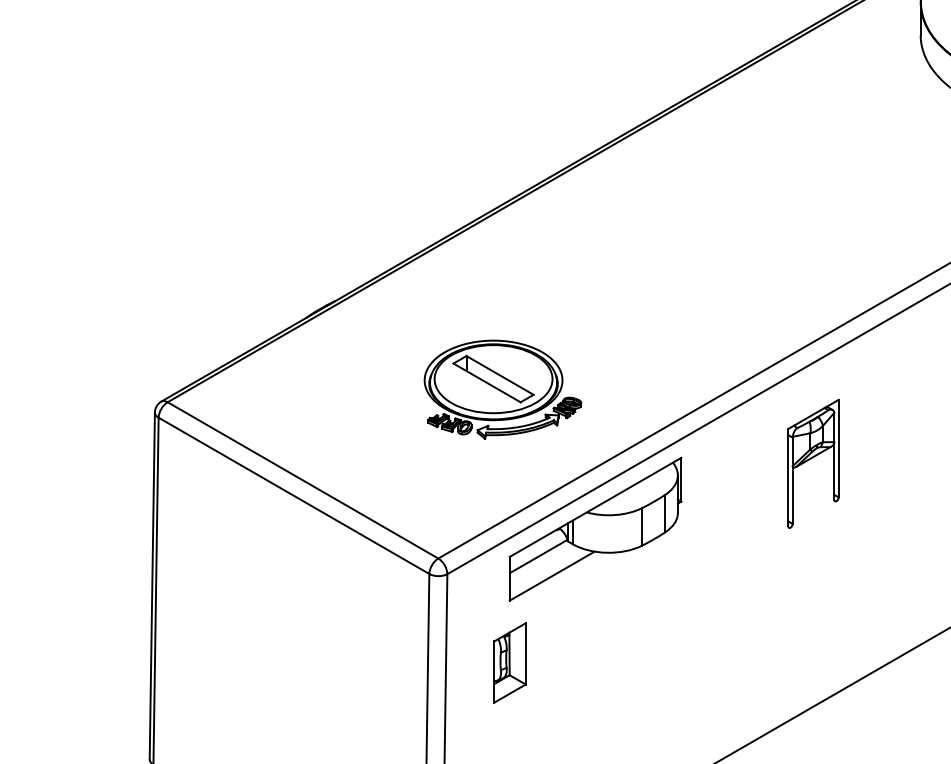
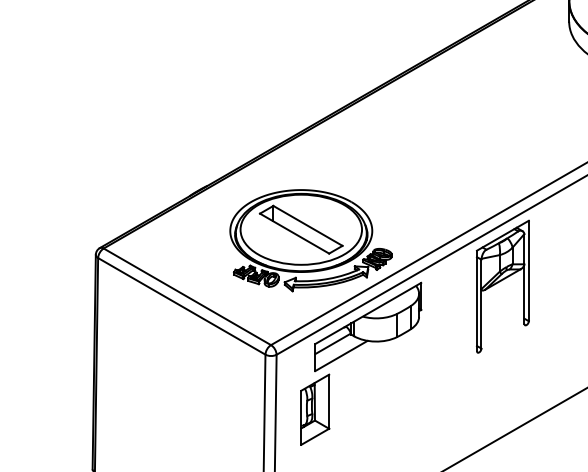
part: (502, 389) -> (310, 240), size x1.67
part: (812, 463) -> (502, 286), size x1.67
part: (510, 662) -> (315, 409), size x1.43

